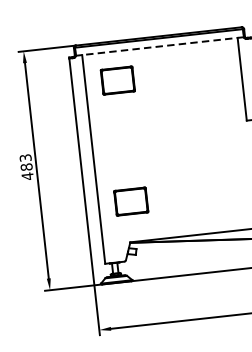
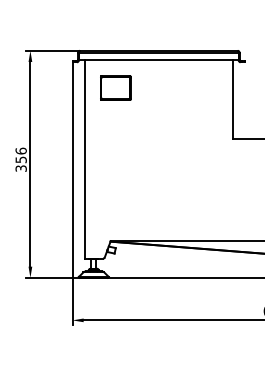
line: (159, 46) -> (158, 60), dashed -> solid
text: (25, 166) -> (20, 159), 483 -> 356
part: (130, 201) -> (115, 202), removed

